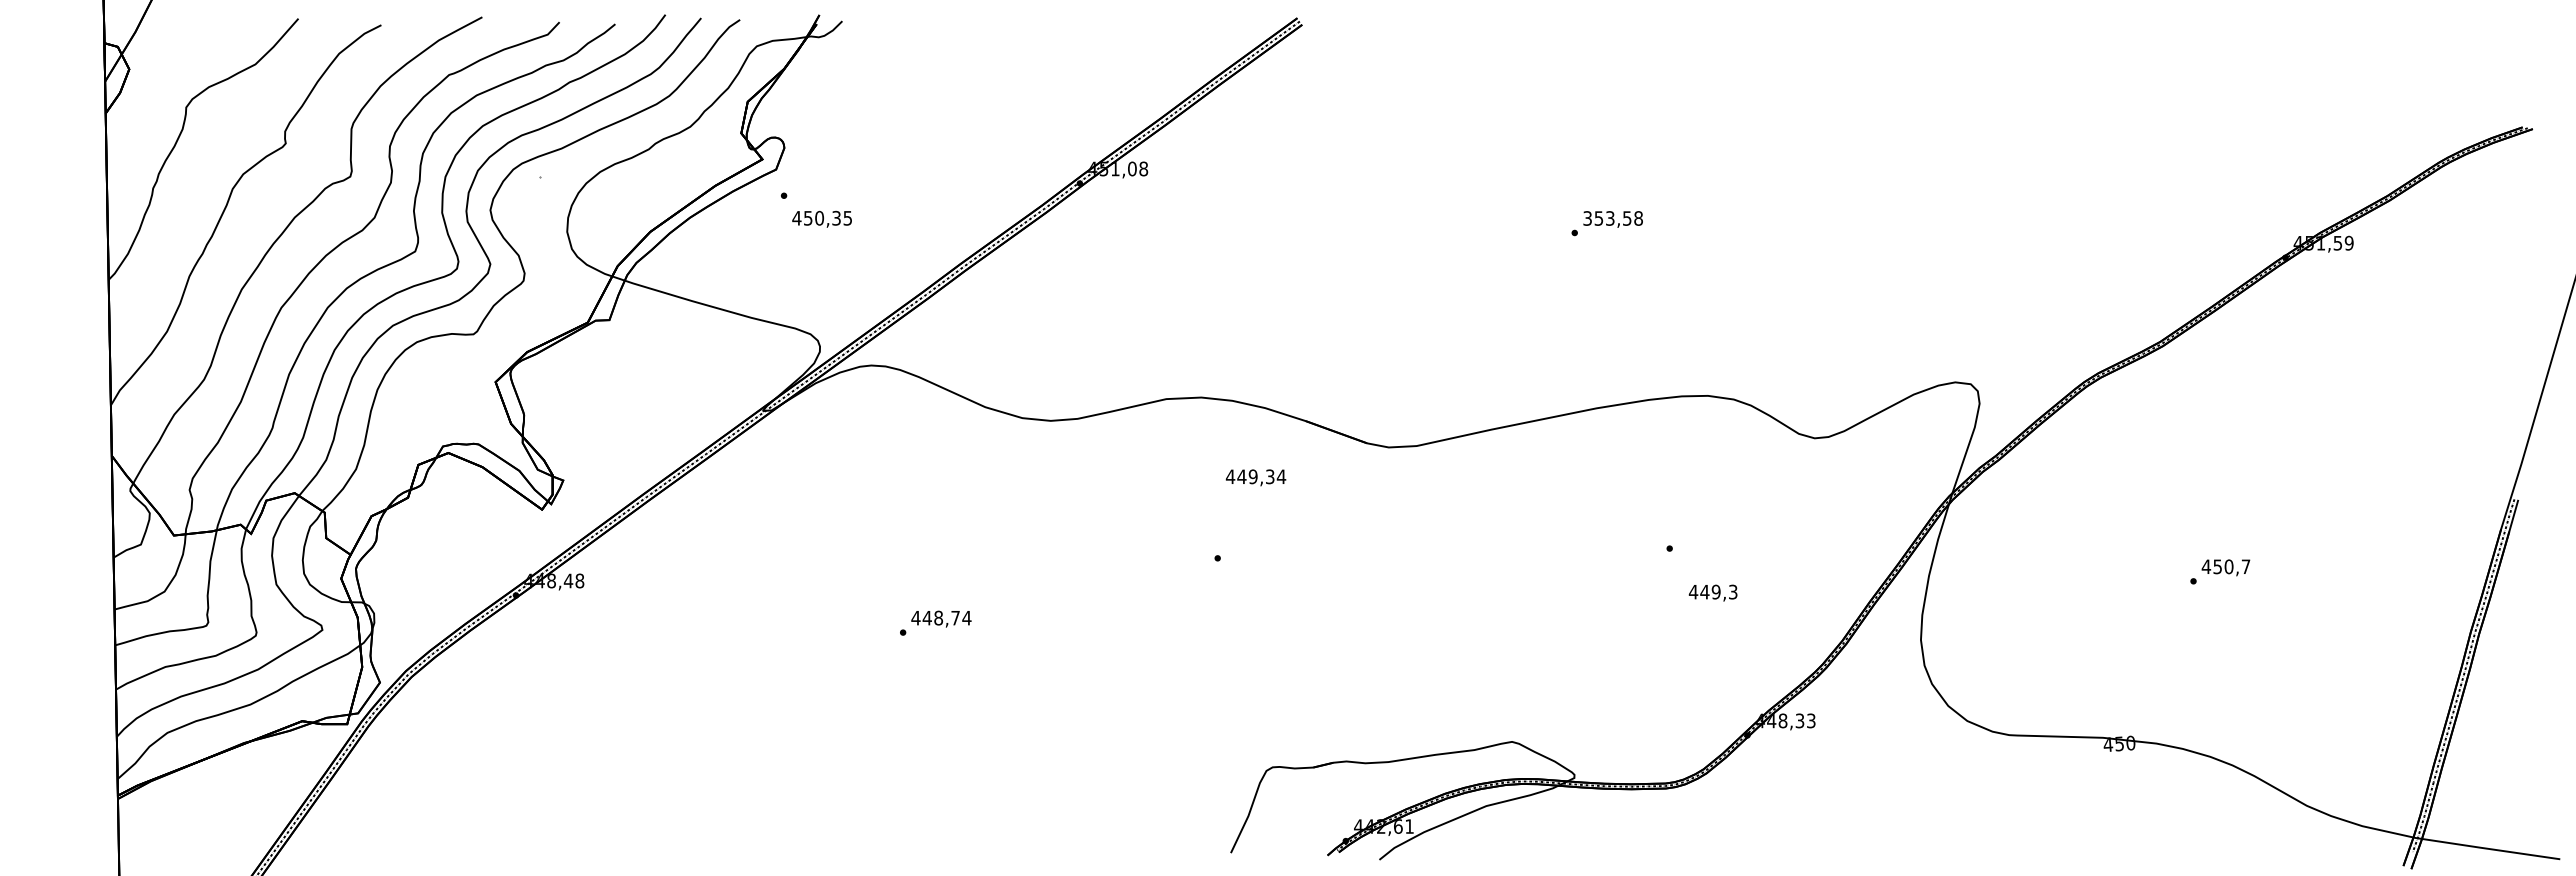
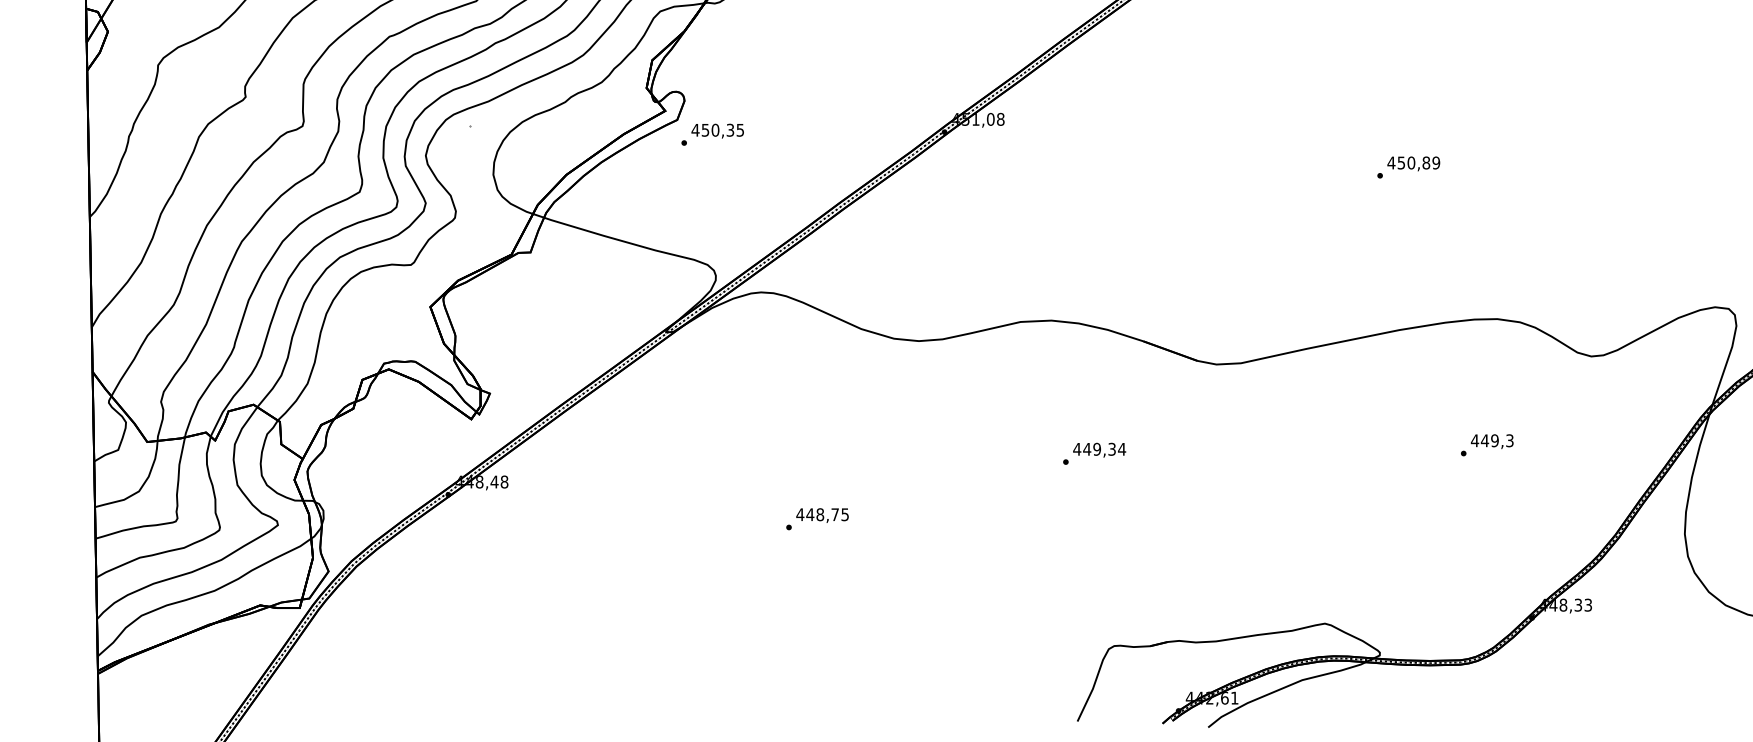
text: (821, 218) -> (717, 130), moved
text: (1612, 218) -> (1413, 163), 353,58 -> 450,89
text: (1255, 477) -> (1099, 449), moved
text: (1712, 592) -> (1491, 441), moved
text: (966, 618) -> (844, 515), 448,74 -> 448,75

